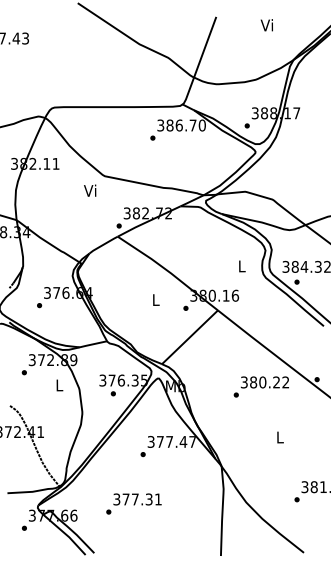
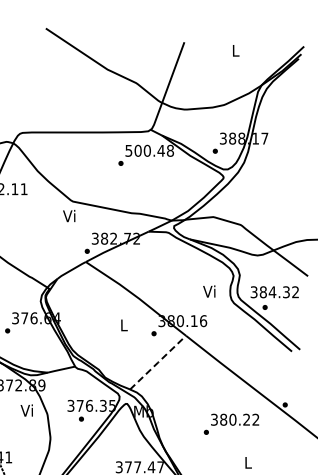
text: (266, 25) -> (234, 50), Vi -> L
text: (181, 125) -> (149, 150), 386.70 -> 500.48
text: (90, 190) -> (69, 215), moved
text: (241, 266) -> (209, 291), L -> Vi
line: (189, 337) -> (157, 362), solid -> dashed
text: (58, 385) -> (26, 410), L -> Vi
text: (260, 386) -> (230, 423), moved

